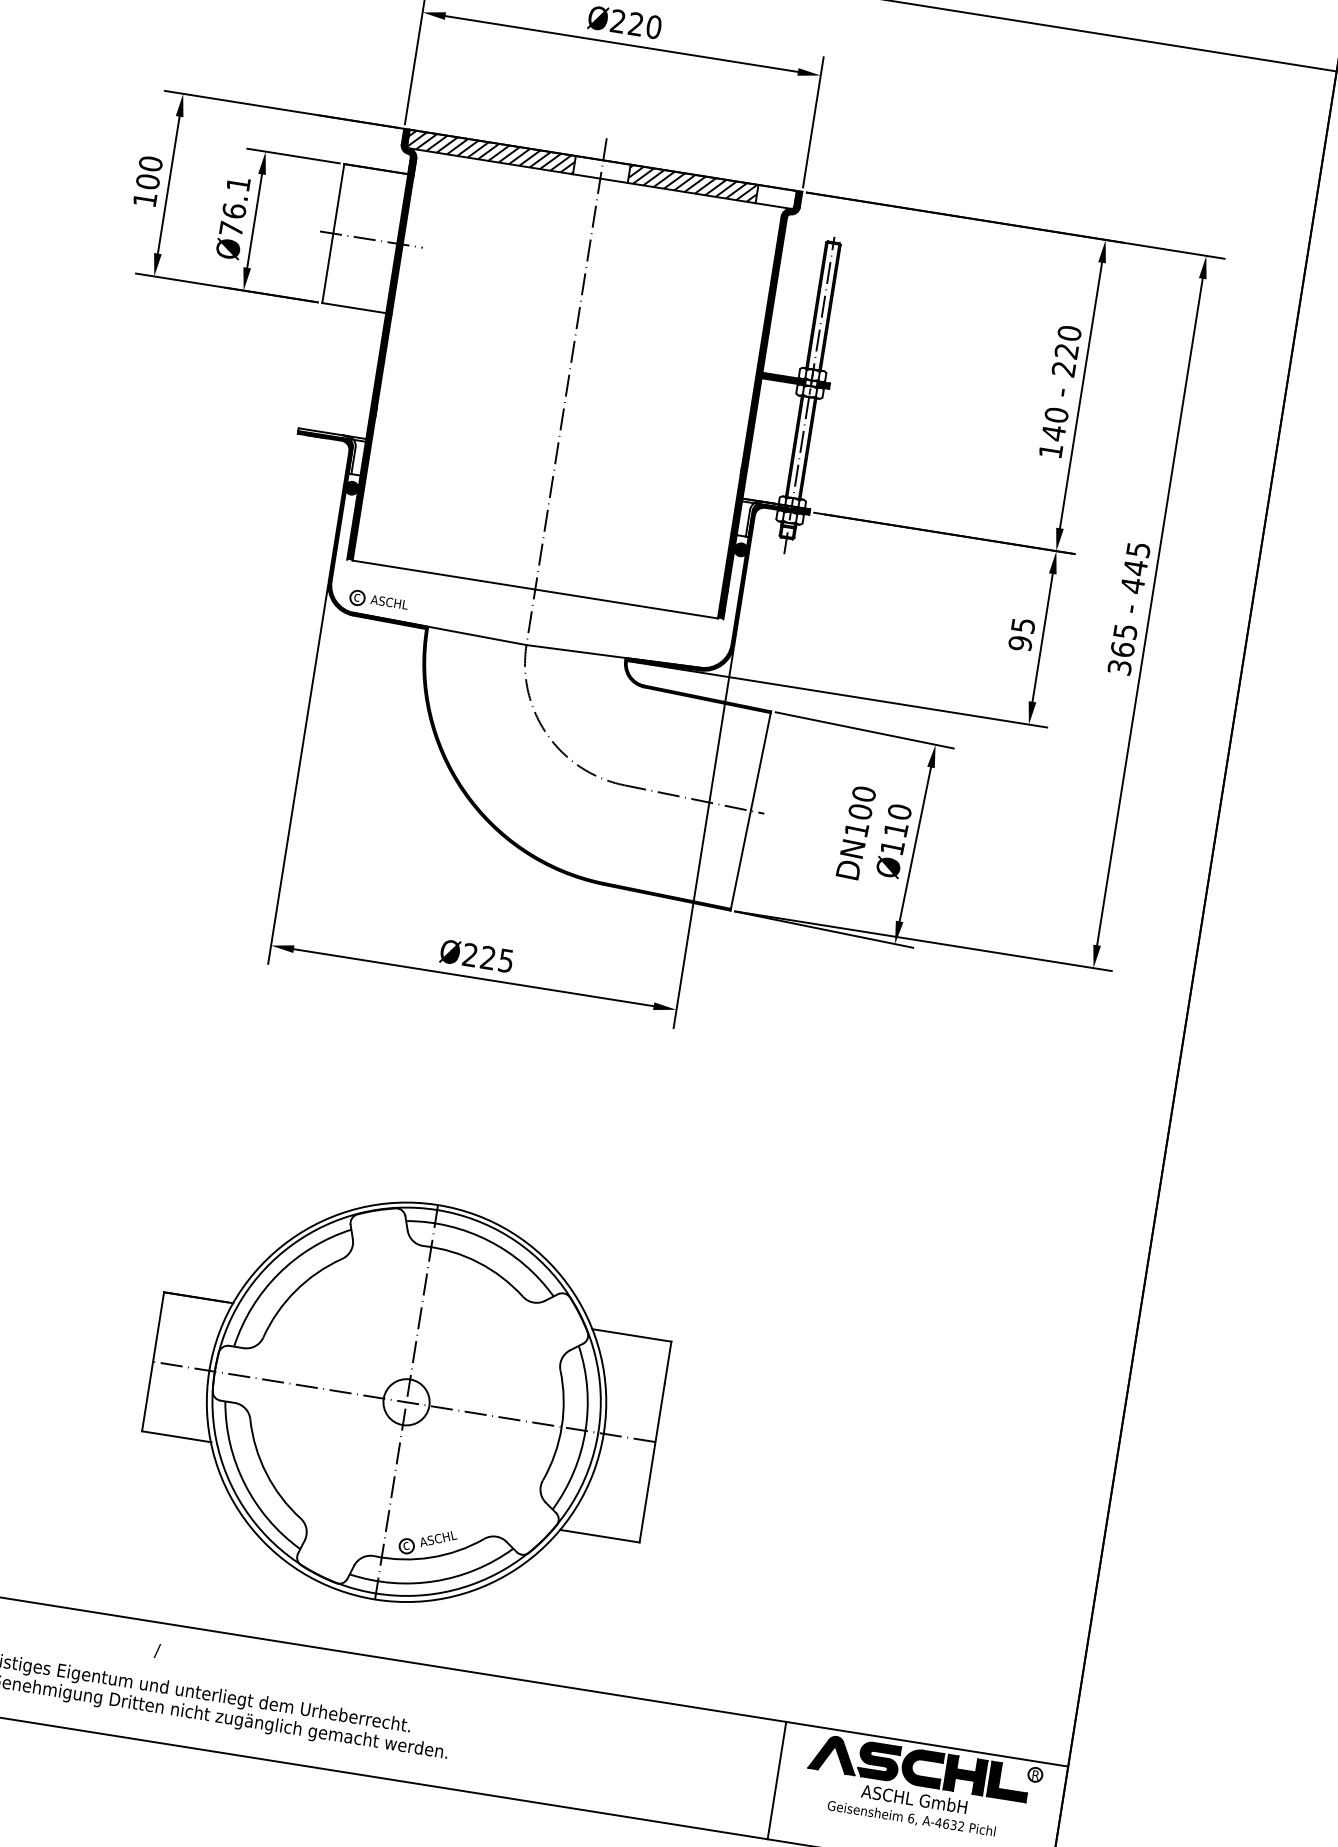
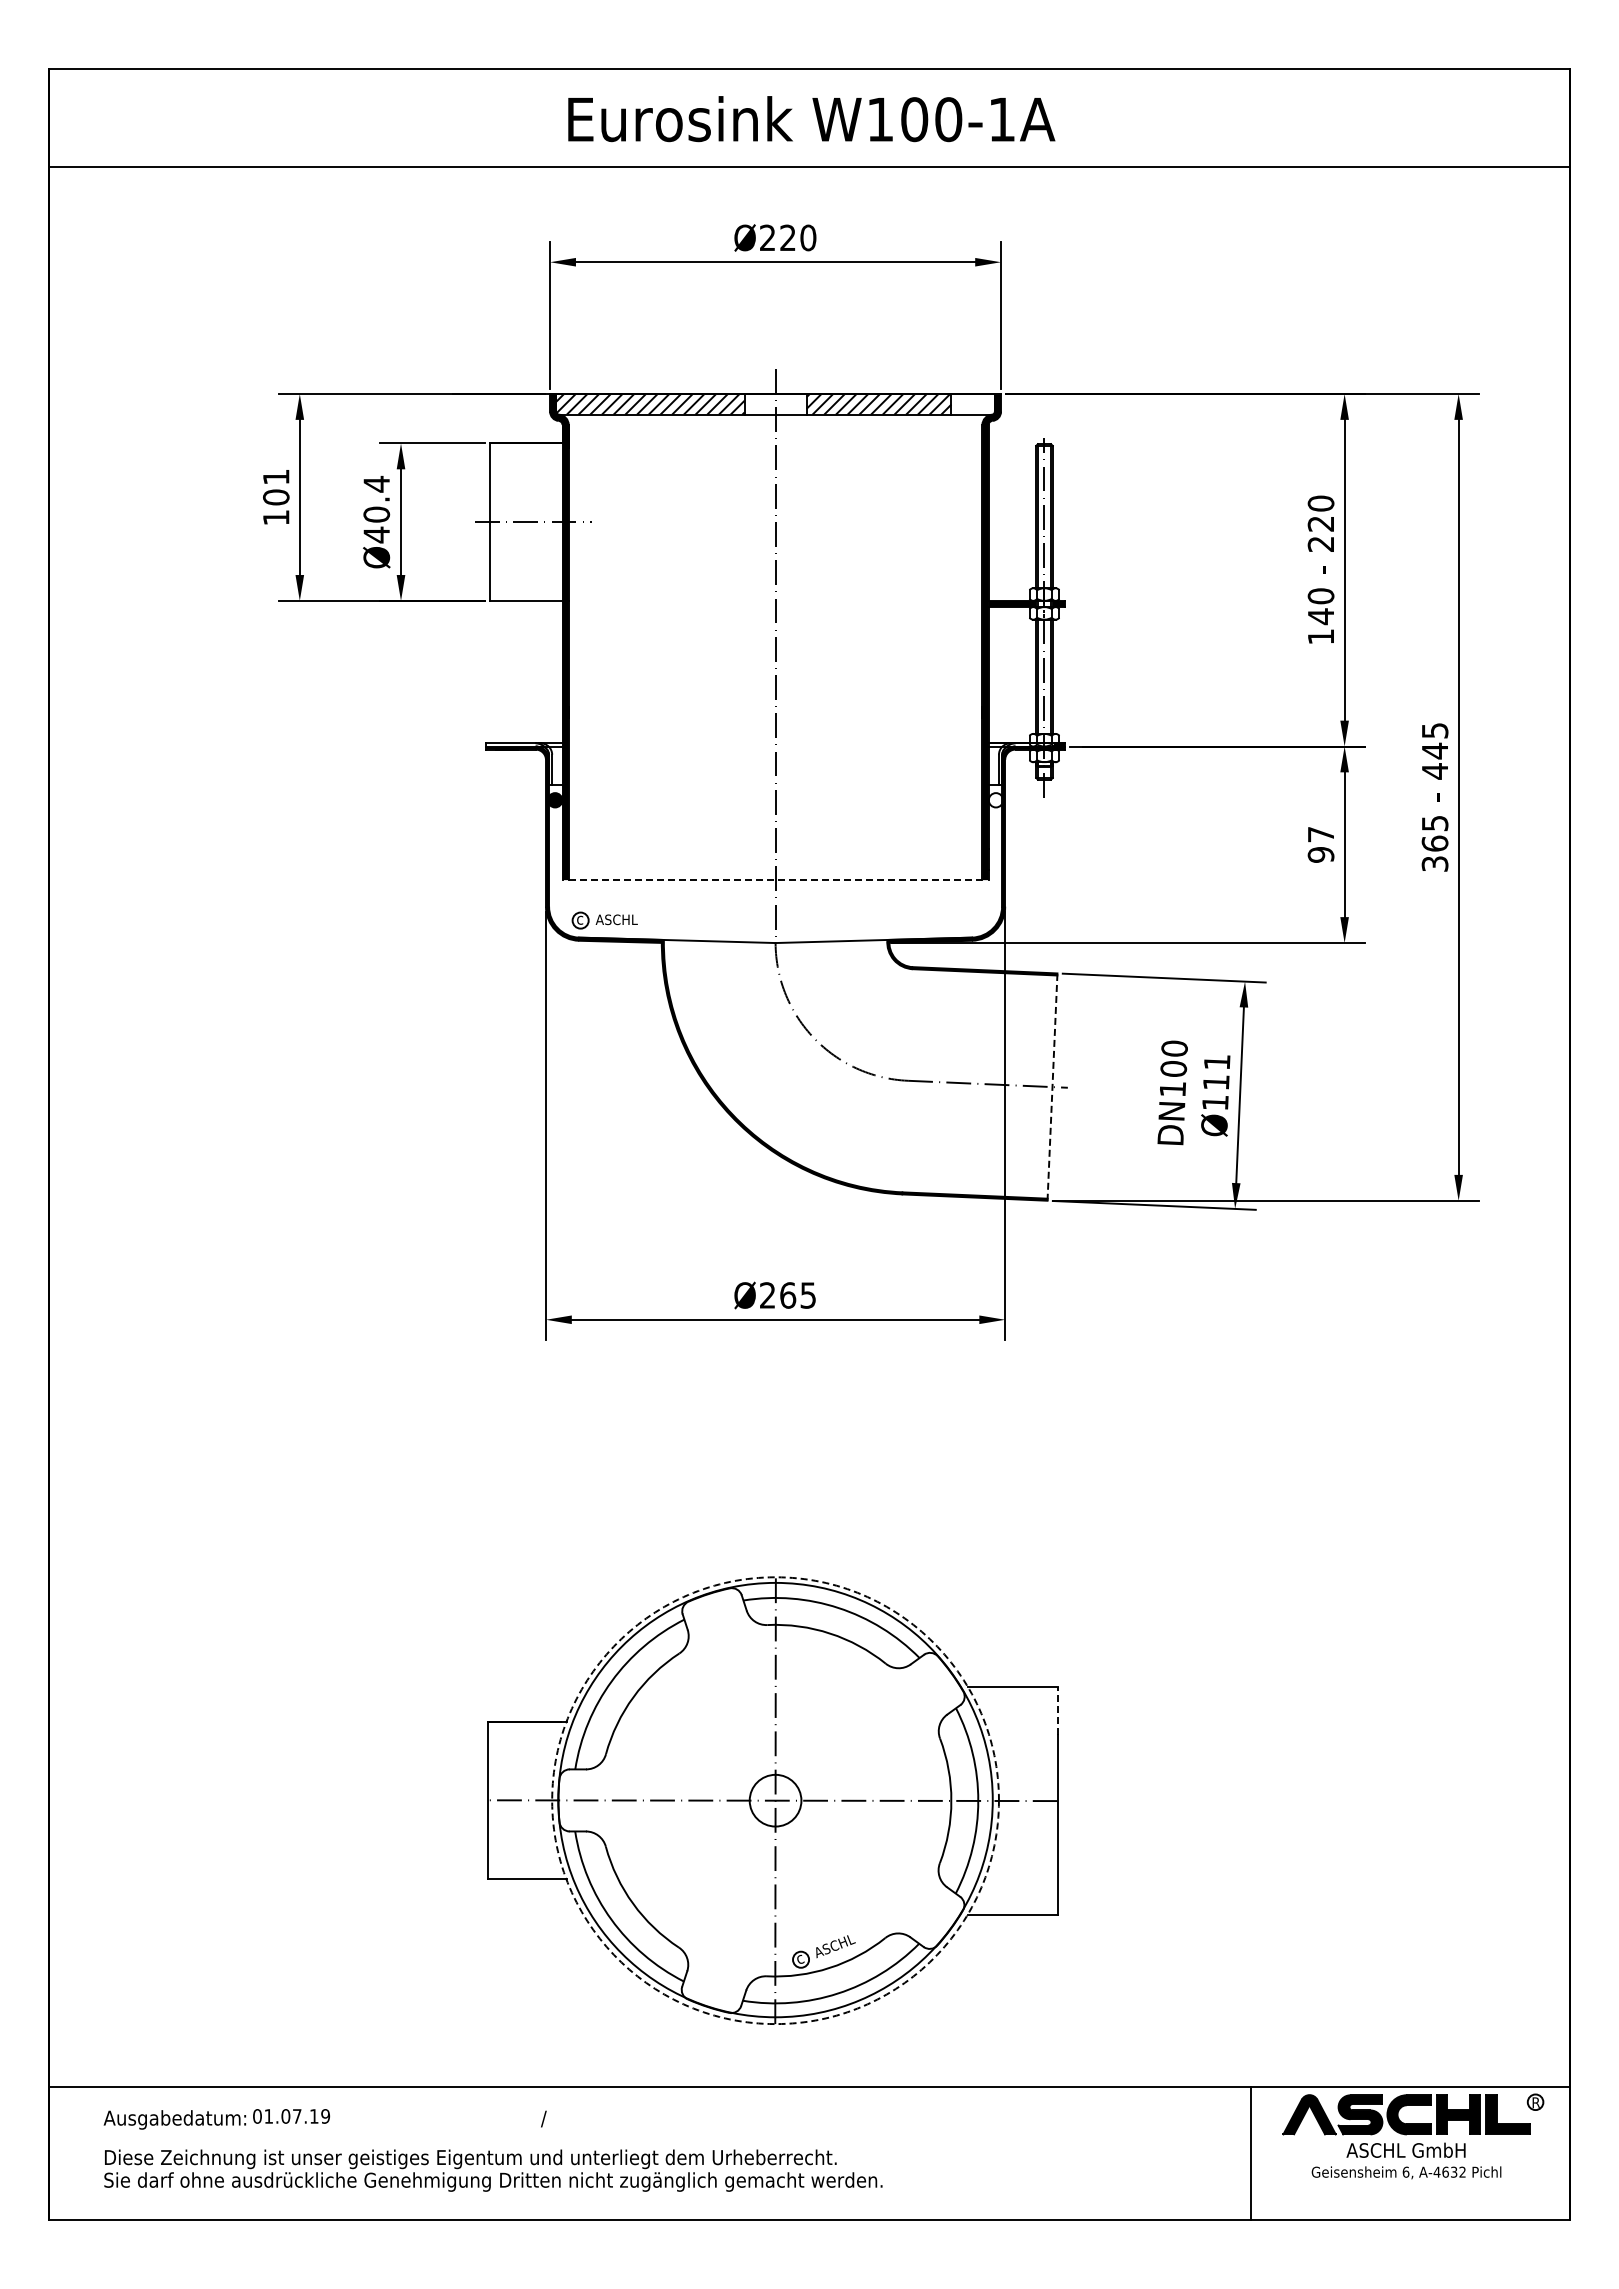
text: (150, 164) -> (276, 477), 100 -> 101
text: (234, 206) -> (376, 509), Ø76.1 -> Ø40.4
fill: (740, 549) -> (995, 800), removed
line: (535, 589) -> (775, 880), solid -> dashed
text: (1023, 625) -> (1321, 834), 95 -> 97
line: (750, 811) -> (1052, 1087), solid -> dashed
text: (899, 812) -> (1216, 1062), Ø110 -> Ø111
text: (488, 958) -> (788, 1295), Ø225 -> Ø265
line: (667, 1362) -> (1057, 1711), solid -> dashed
circle: (406, 1402) -> (775, 1800), solid -> dashed

